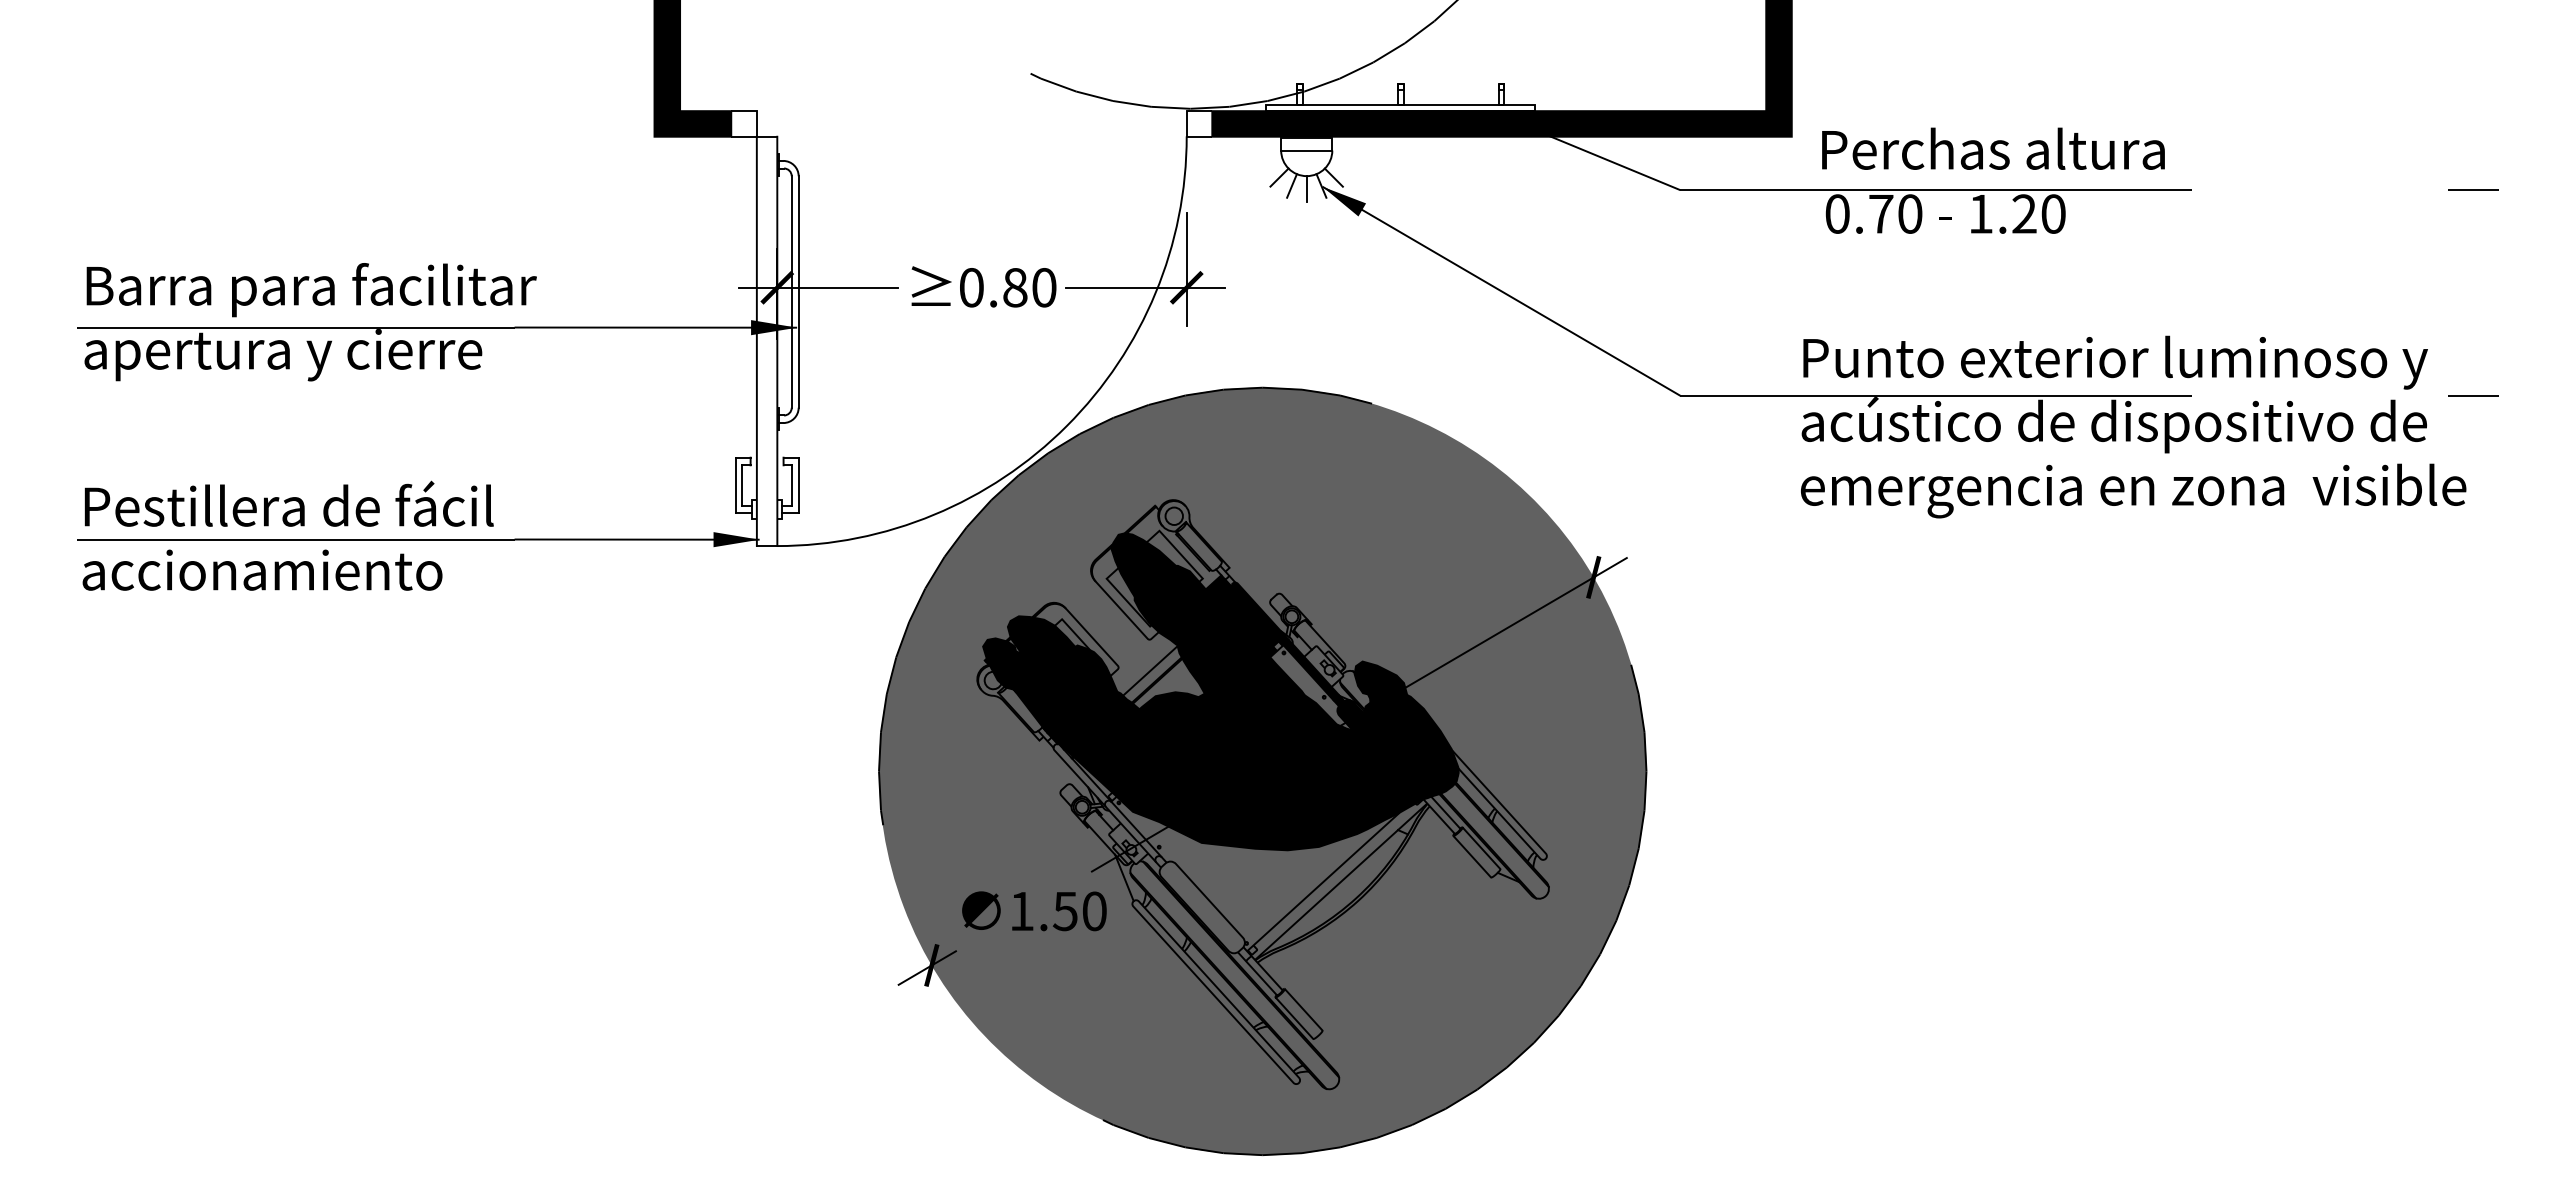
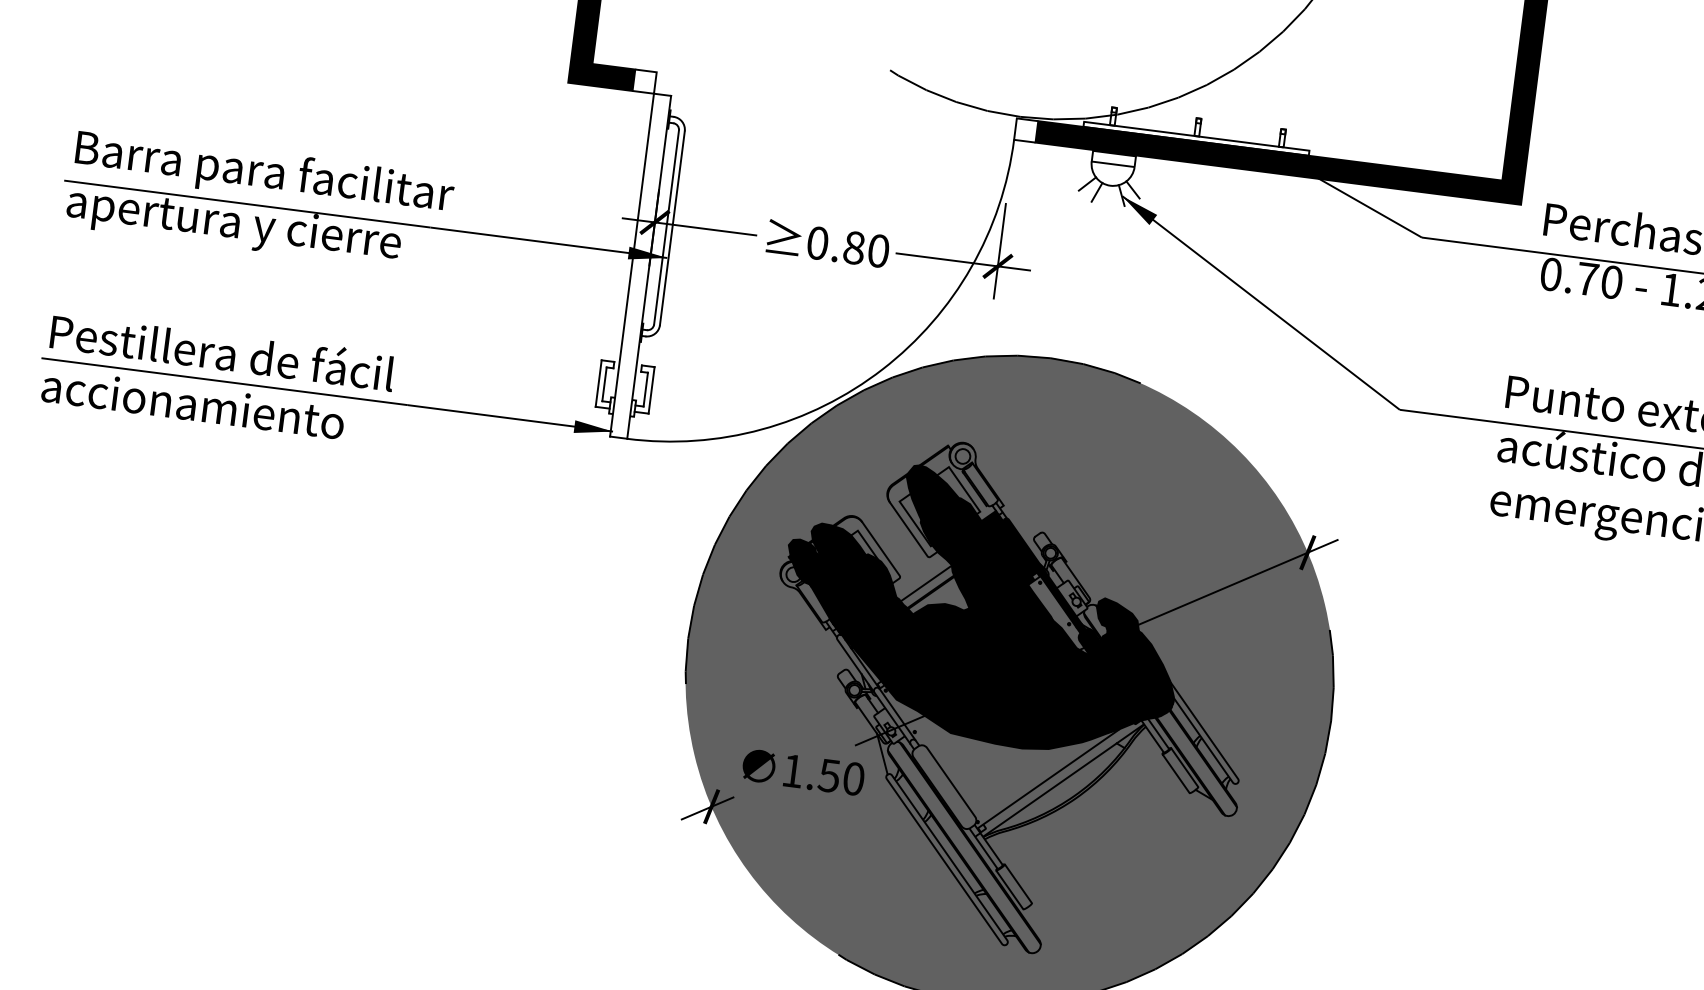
line: (1306, 188) -> (1108, 196), removed

